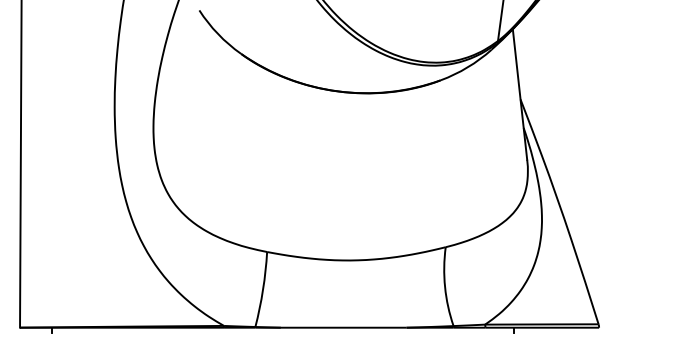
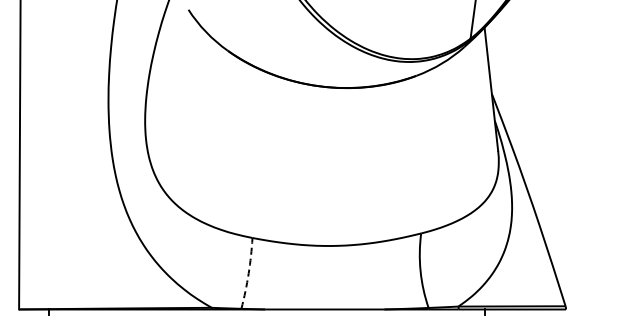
arc: (262, 289) -> (248, 273), solid -> dashed

